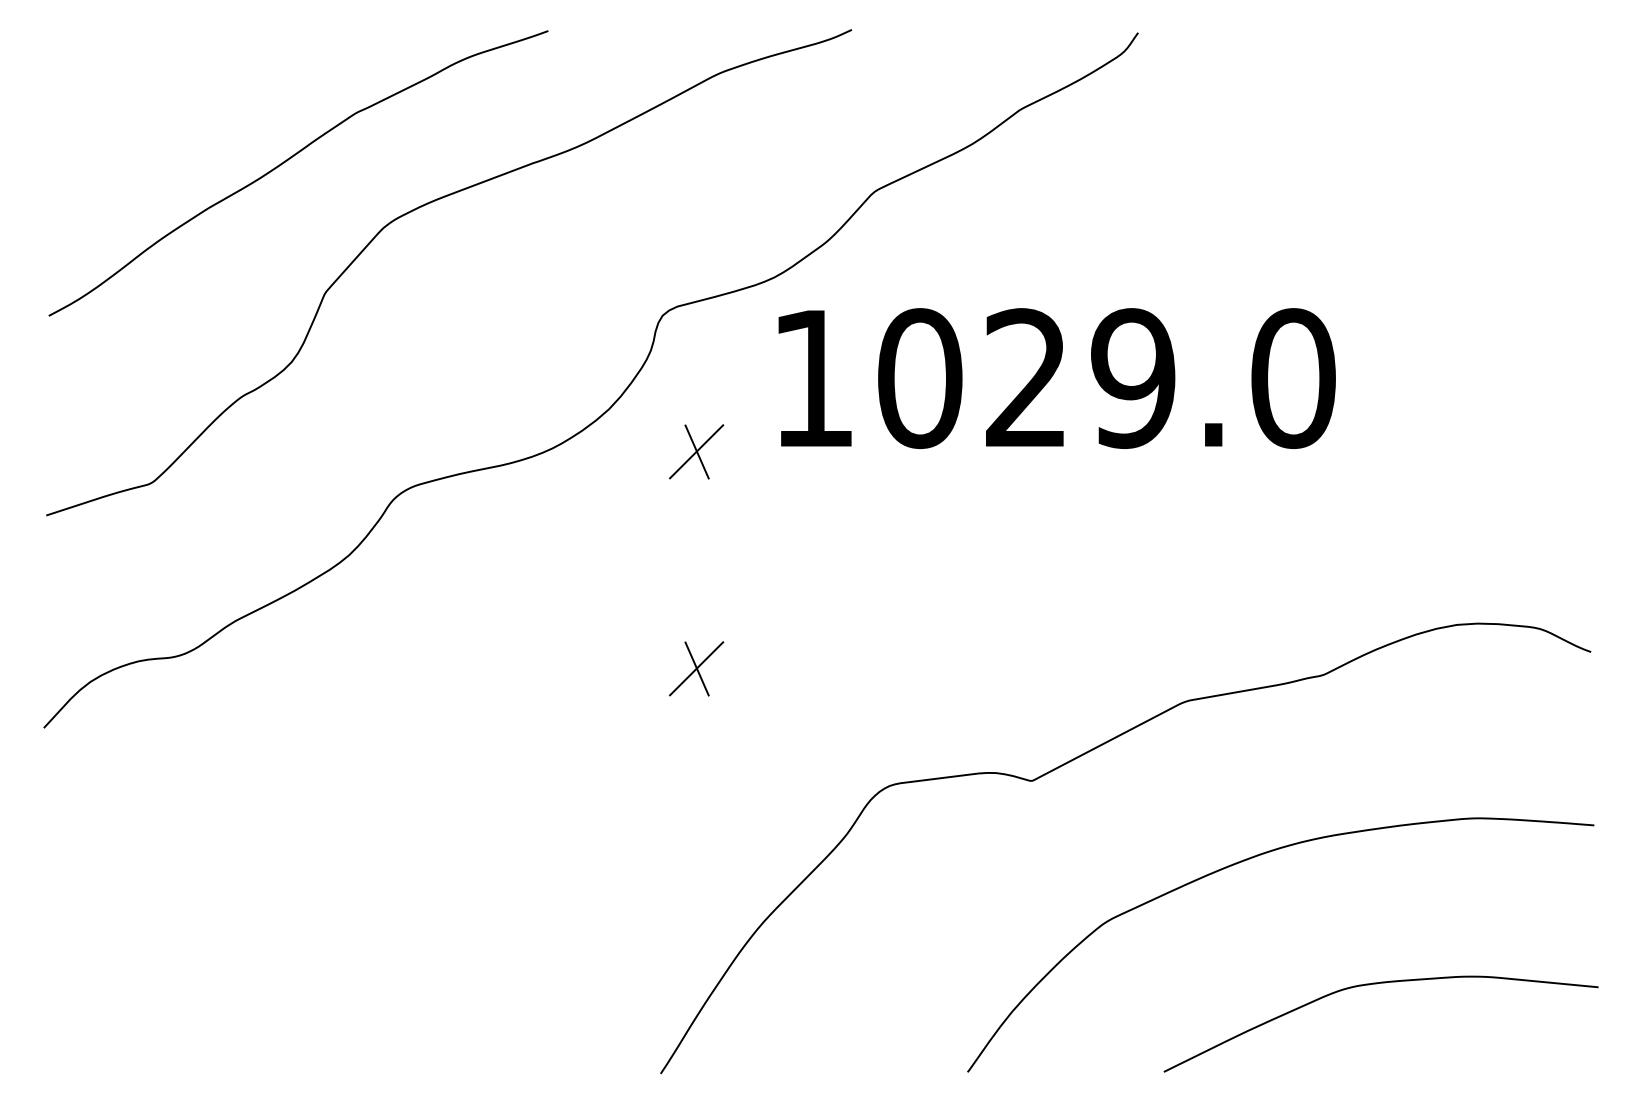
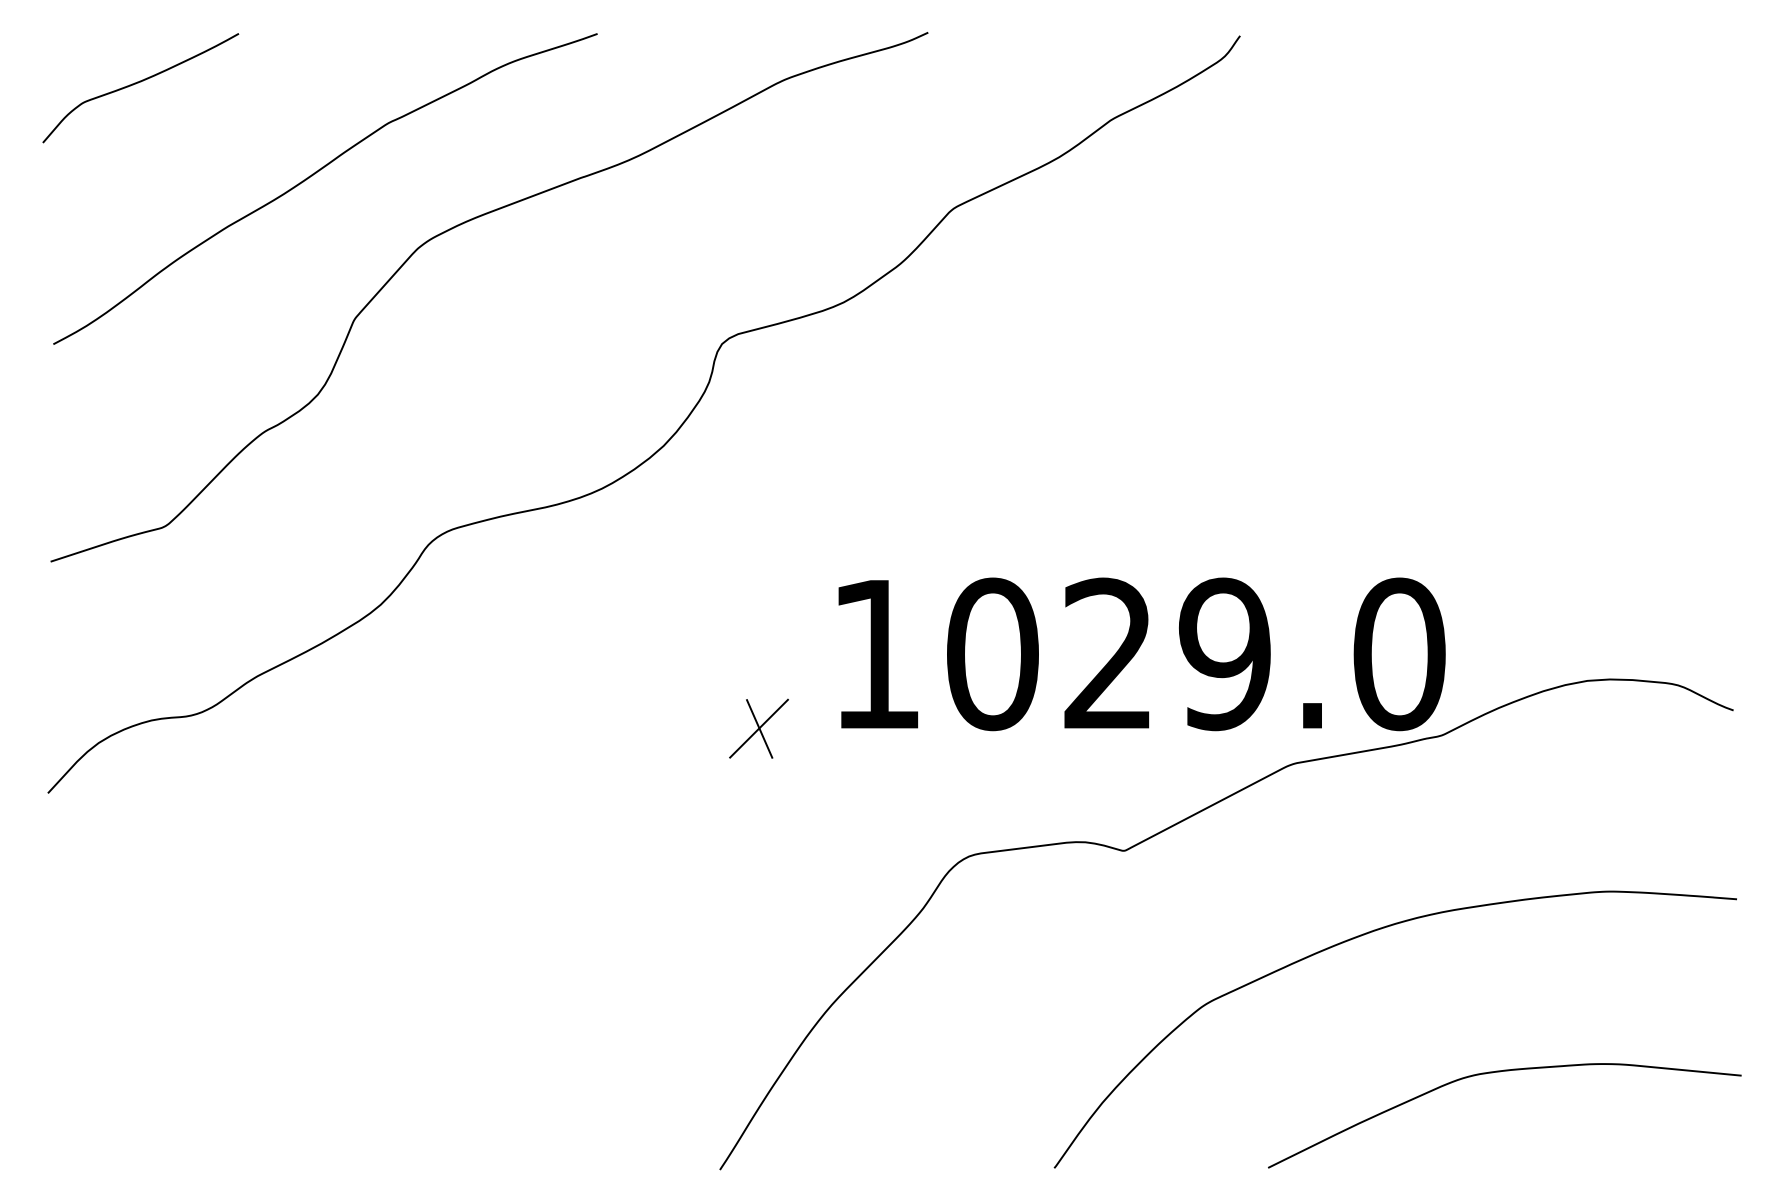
curve: (127, 76) -> (139, 83), added
text: (1056, 378) -> (1141, 654), moved
part: (696, 451) -> (758, 491), removed

